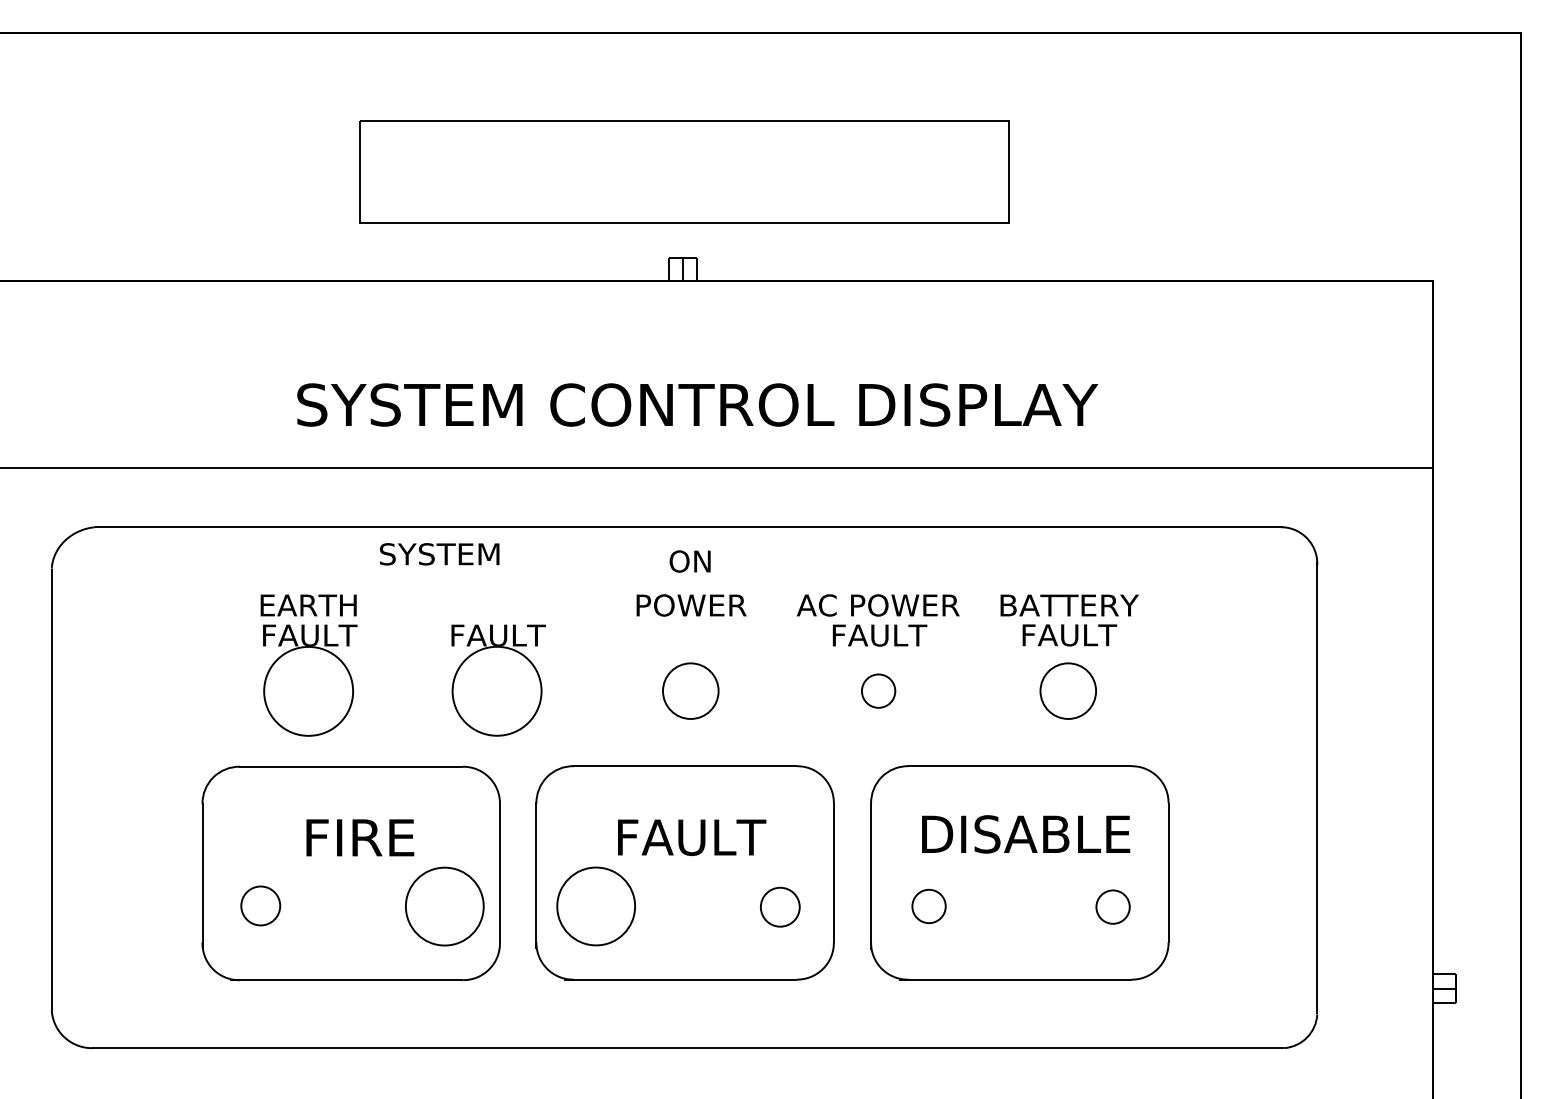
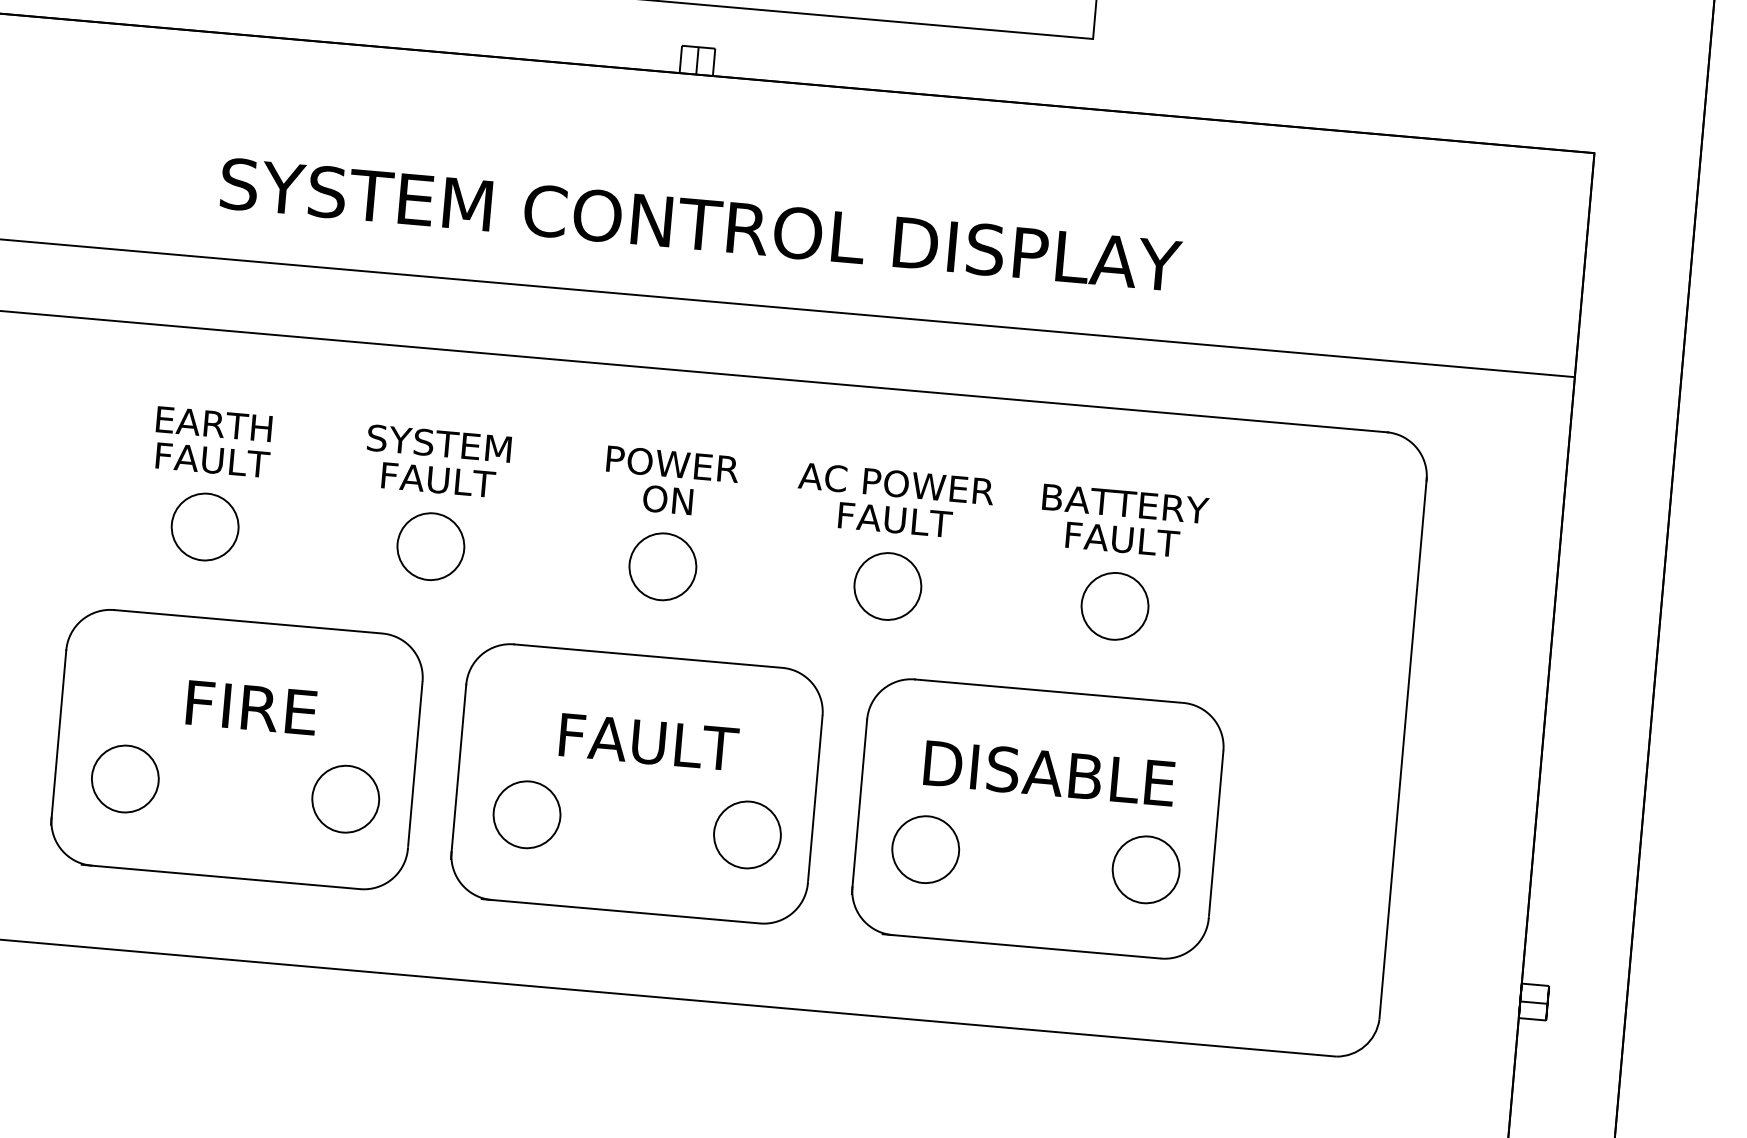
text: (439, 554) -> (439, 443), moved
text: (689, 561) -> (667, 500), moved
circle: (878, 690) -> (887, 585), size x1.67
circle: (308, 691) -> (204, 527), size x0.62
circle: (496, 691) -> (430, 546), size x0.62
circle: (260, 905) -> (125, 778), size x1.43
circle: (444, 906) -> (345, 798), size x0.71
circle: (596, 906) -> (527, 814), size x0.71
circle: (928, 906) -> (925, 849), size x1.67
circle: (1112, 906) -> (1145, 868), size x1.67
circle: (780, 907) -> (747, 835), size x1.43

